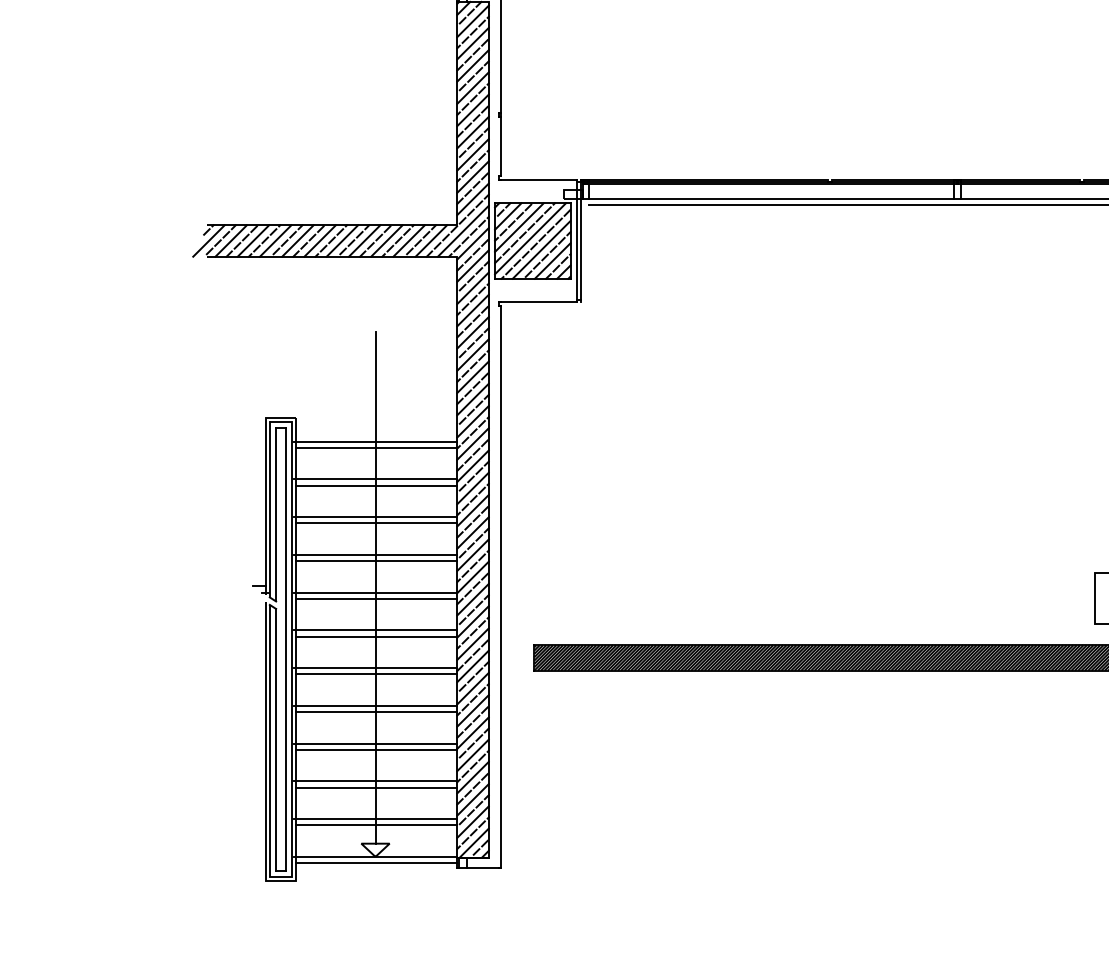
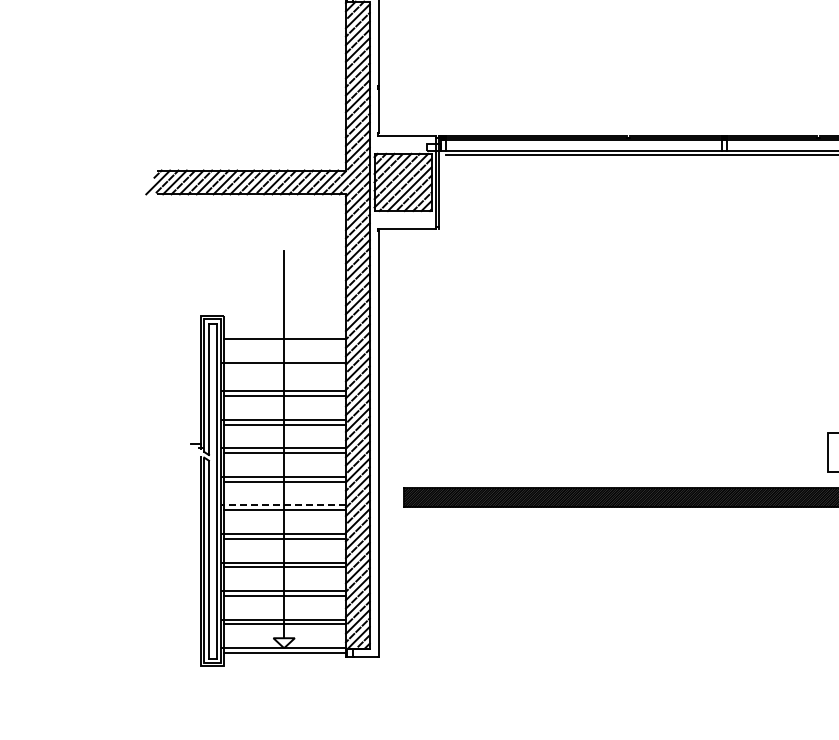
line: (375, 442) -> (284, 334), removed
line: (377, 485) -> (285, 367), removed
line: (375, 668) -> (284, 505), solid -> dashed

